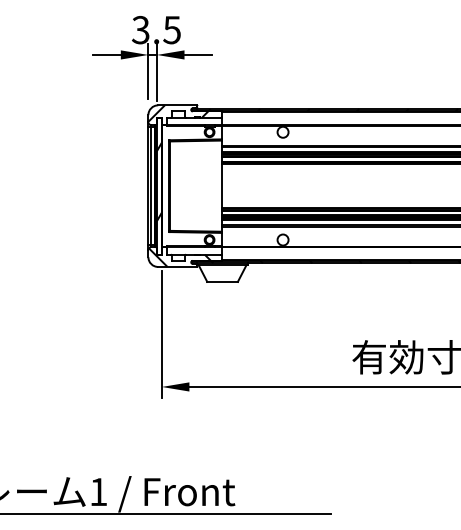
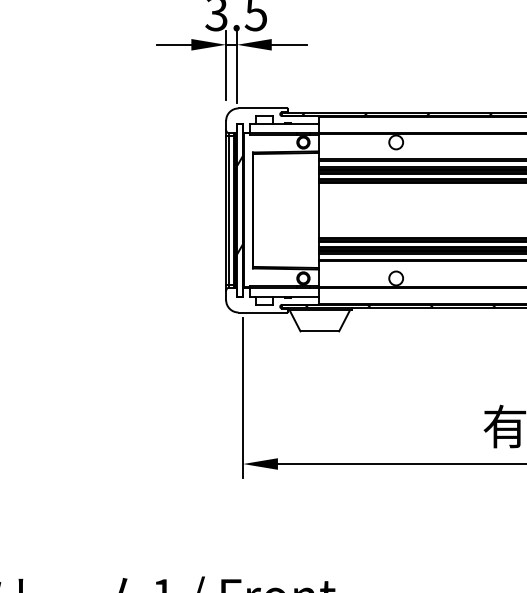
hatch: (178, 113) -> (264, 118), removed
hatch: (179, 257) -> (265, 300), removed

